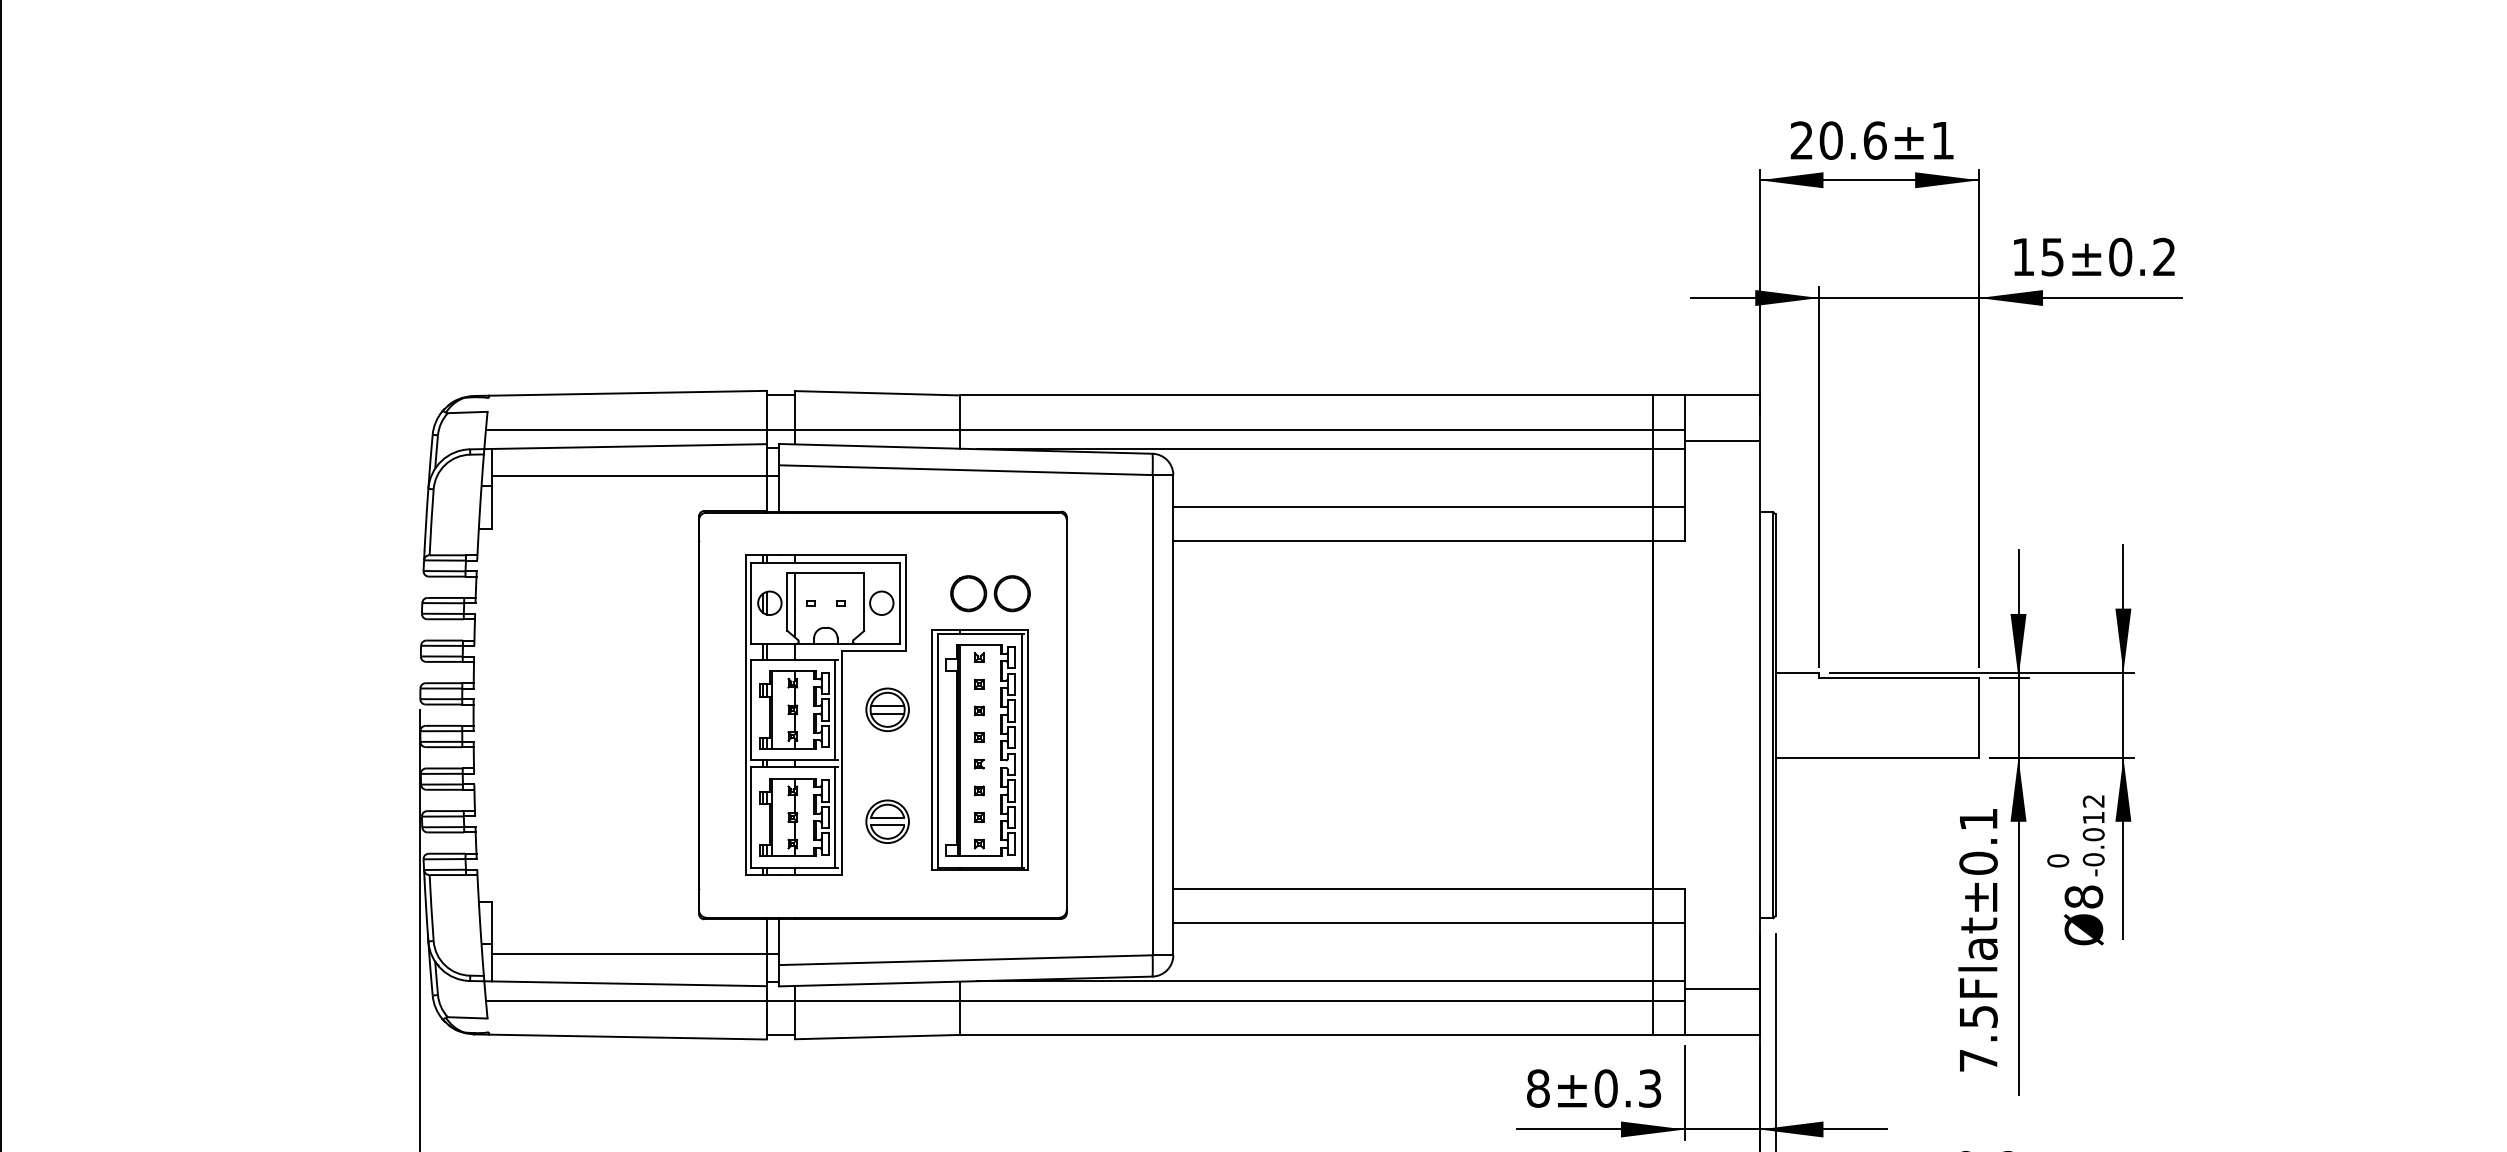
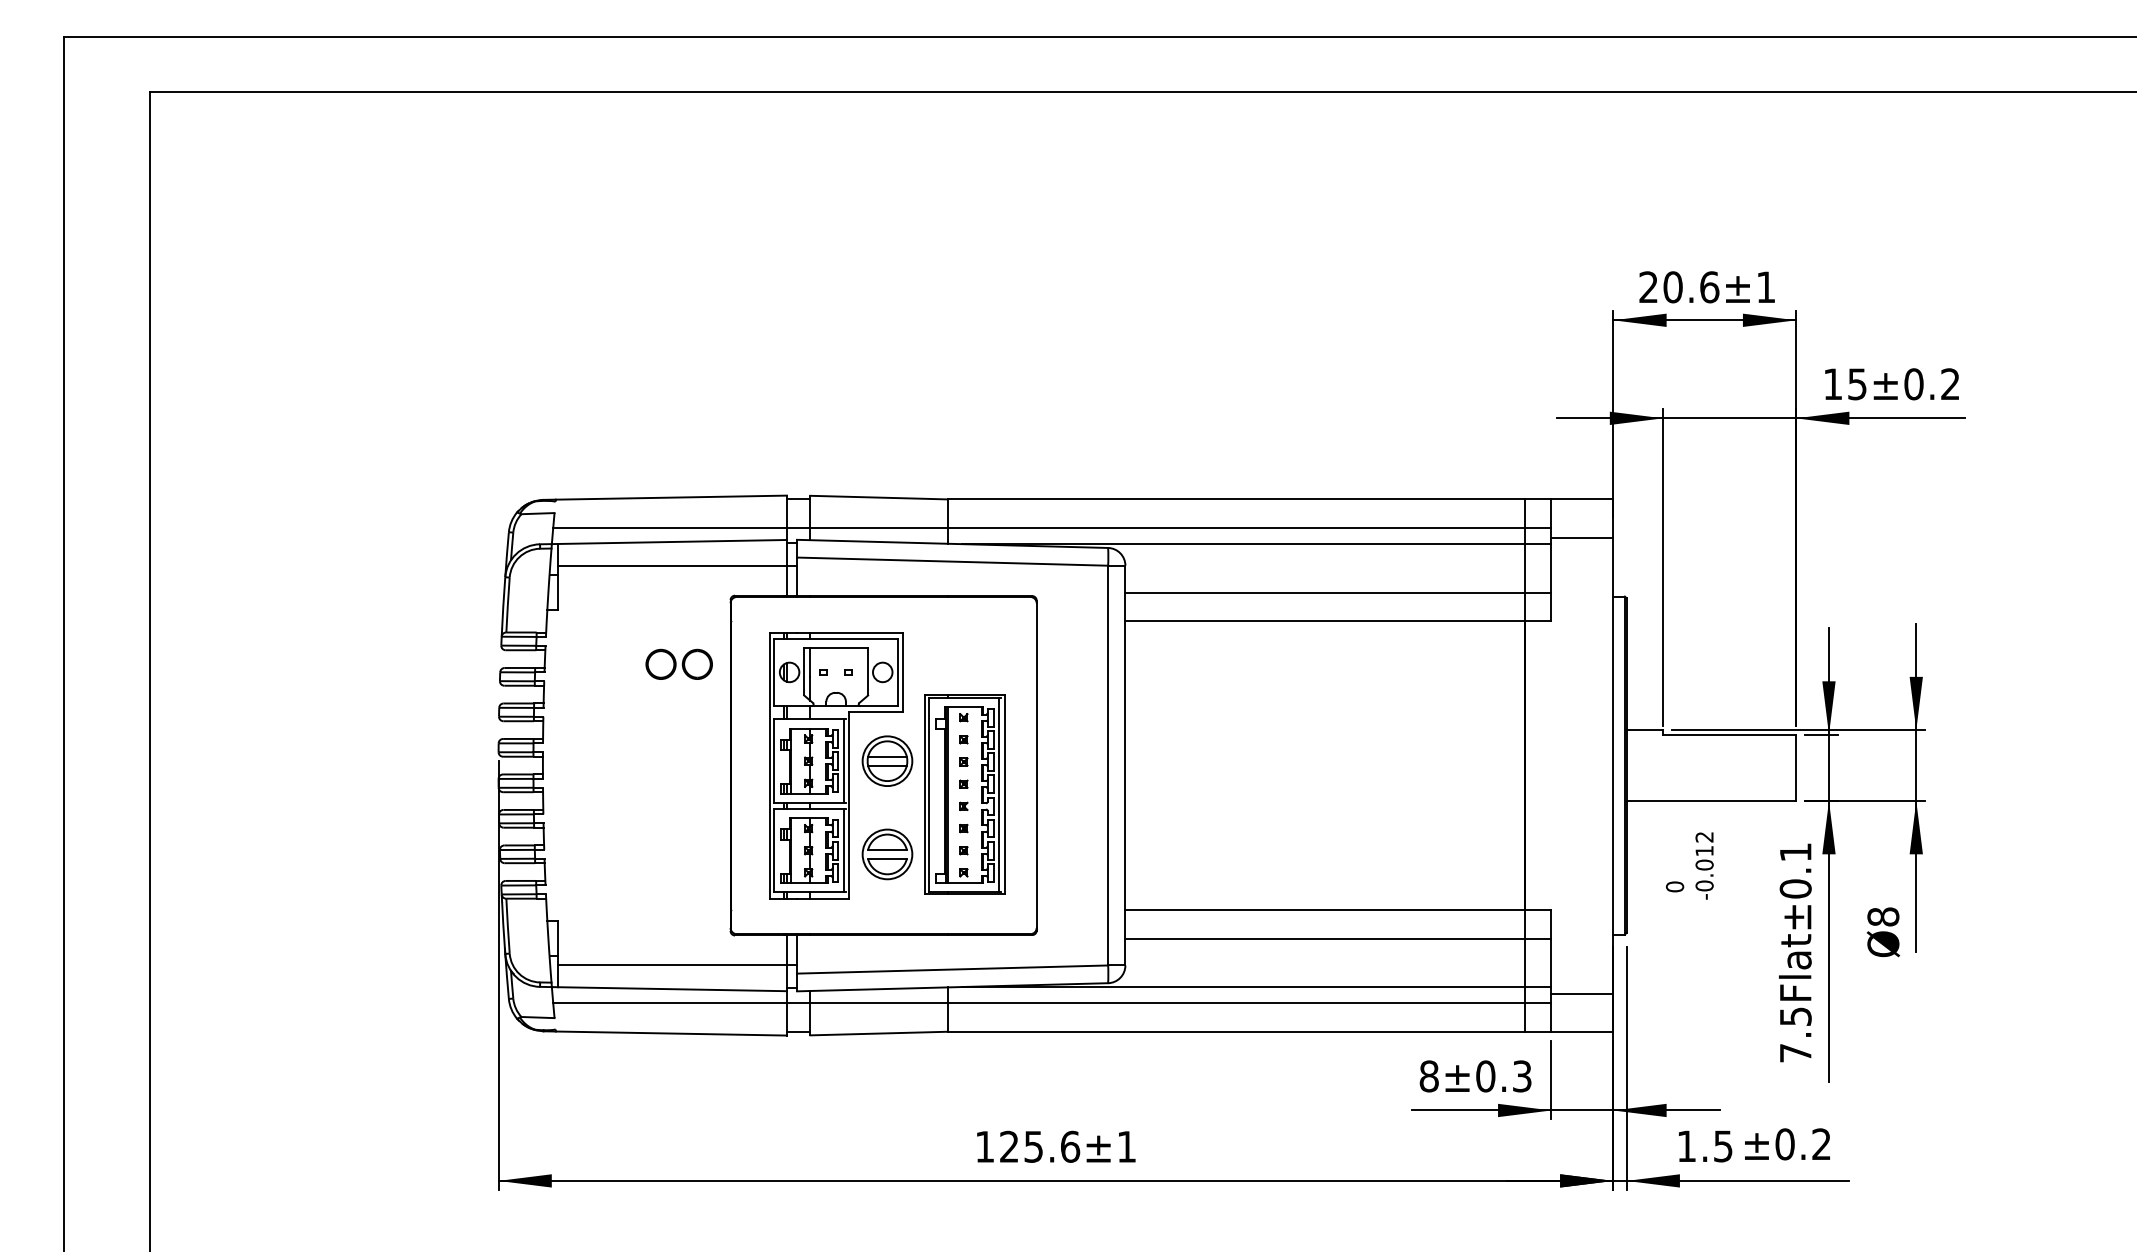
part: (989, 592) -> (678, 663), moved
part: (887, 709) -> (887, 760), size x1.4
part: (887, 820) -> (887, 853), size x1.4
text: (2075, 835) -> (1689, 865), moved

